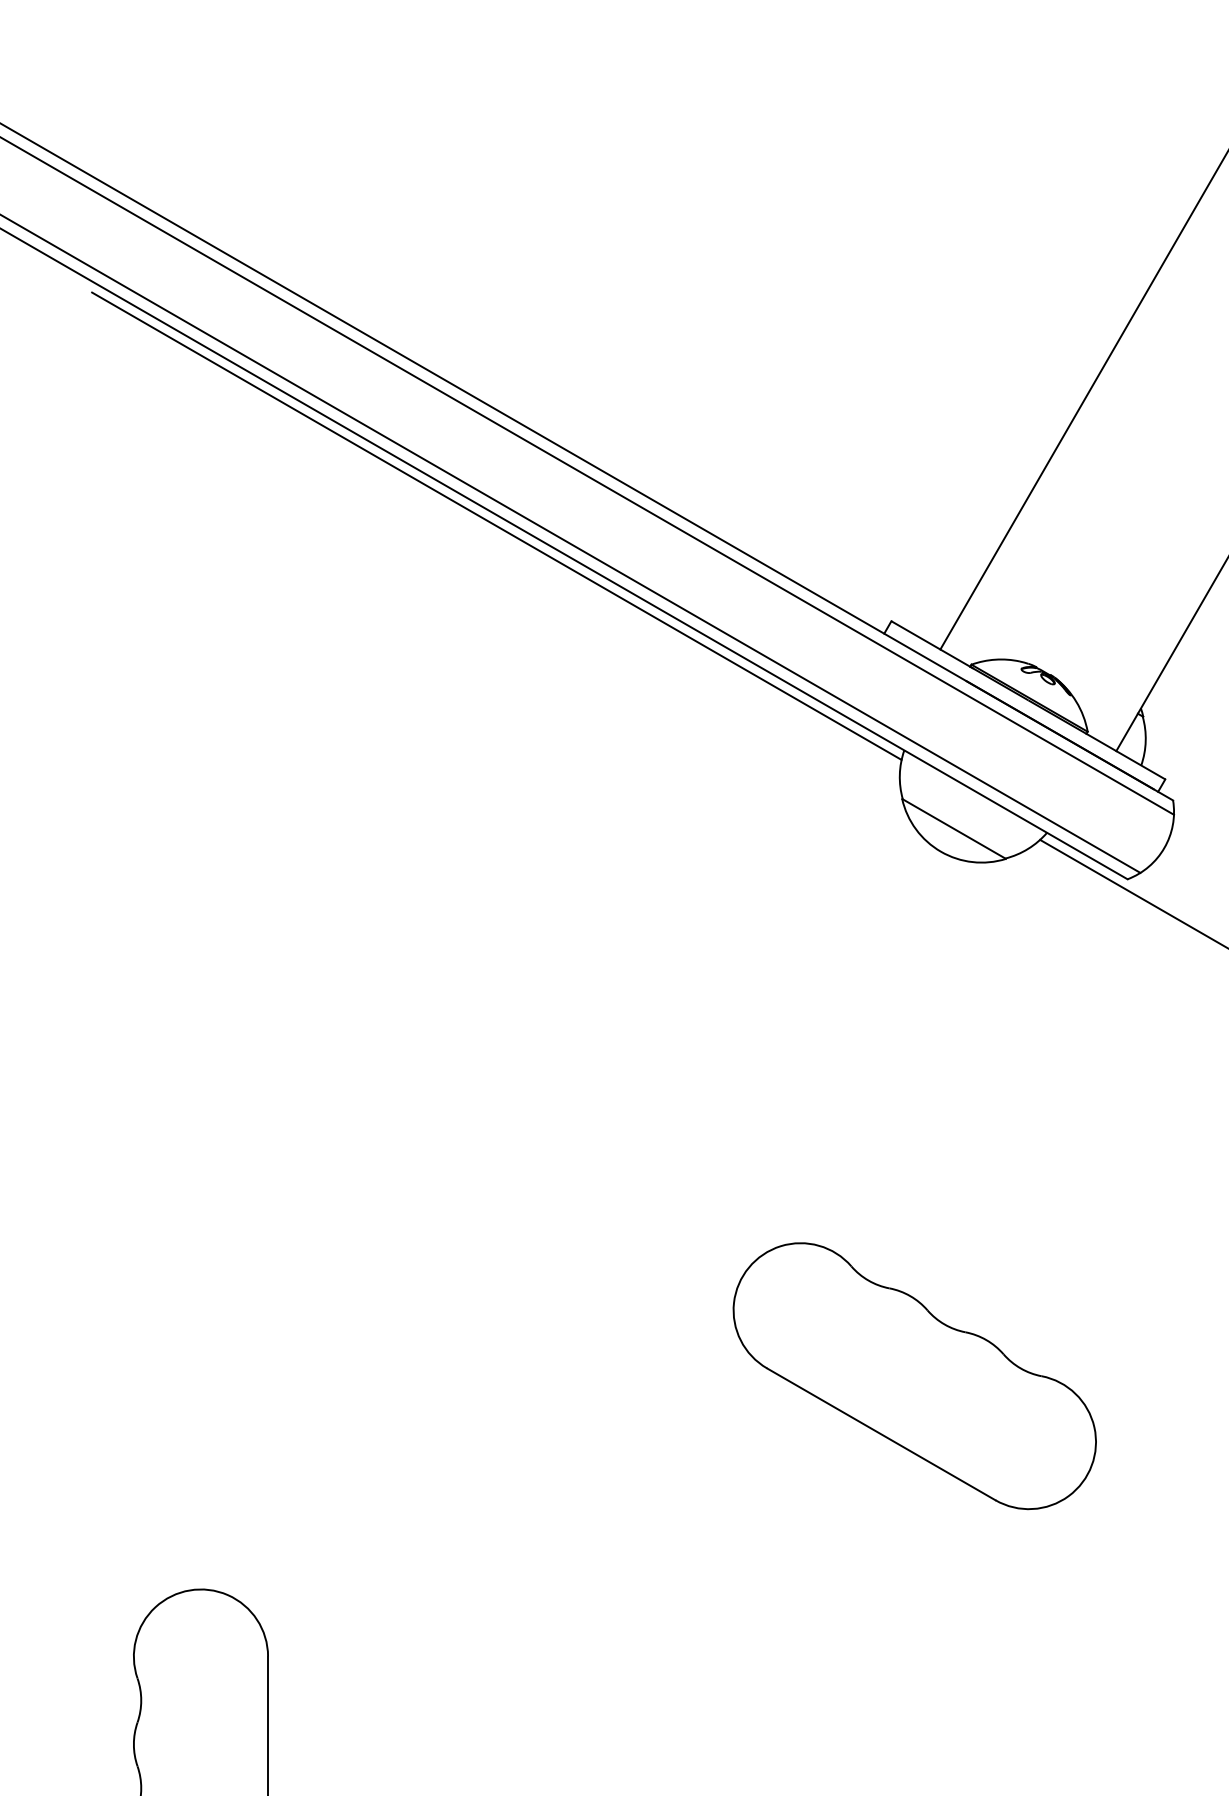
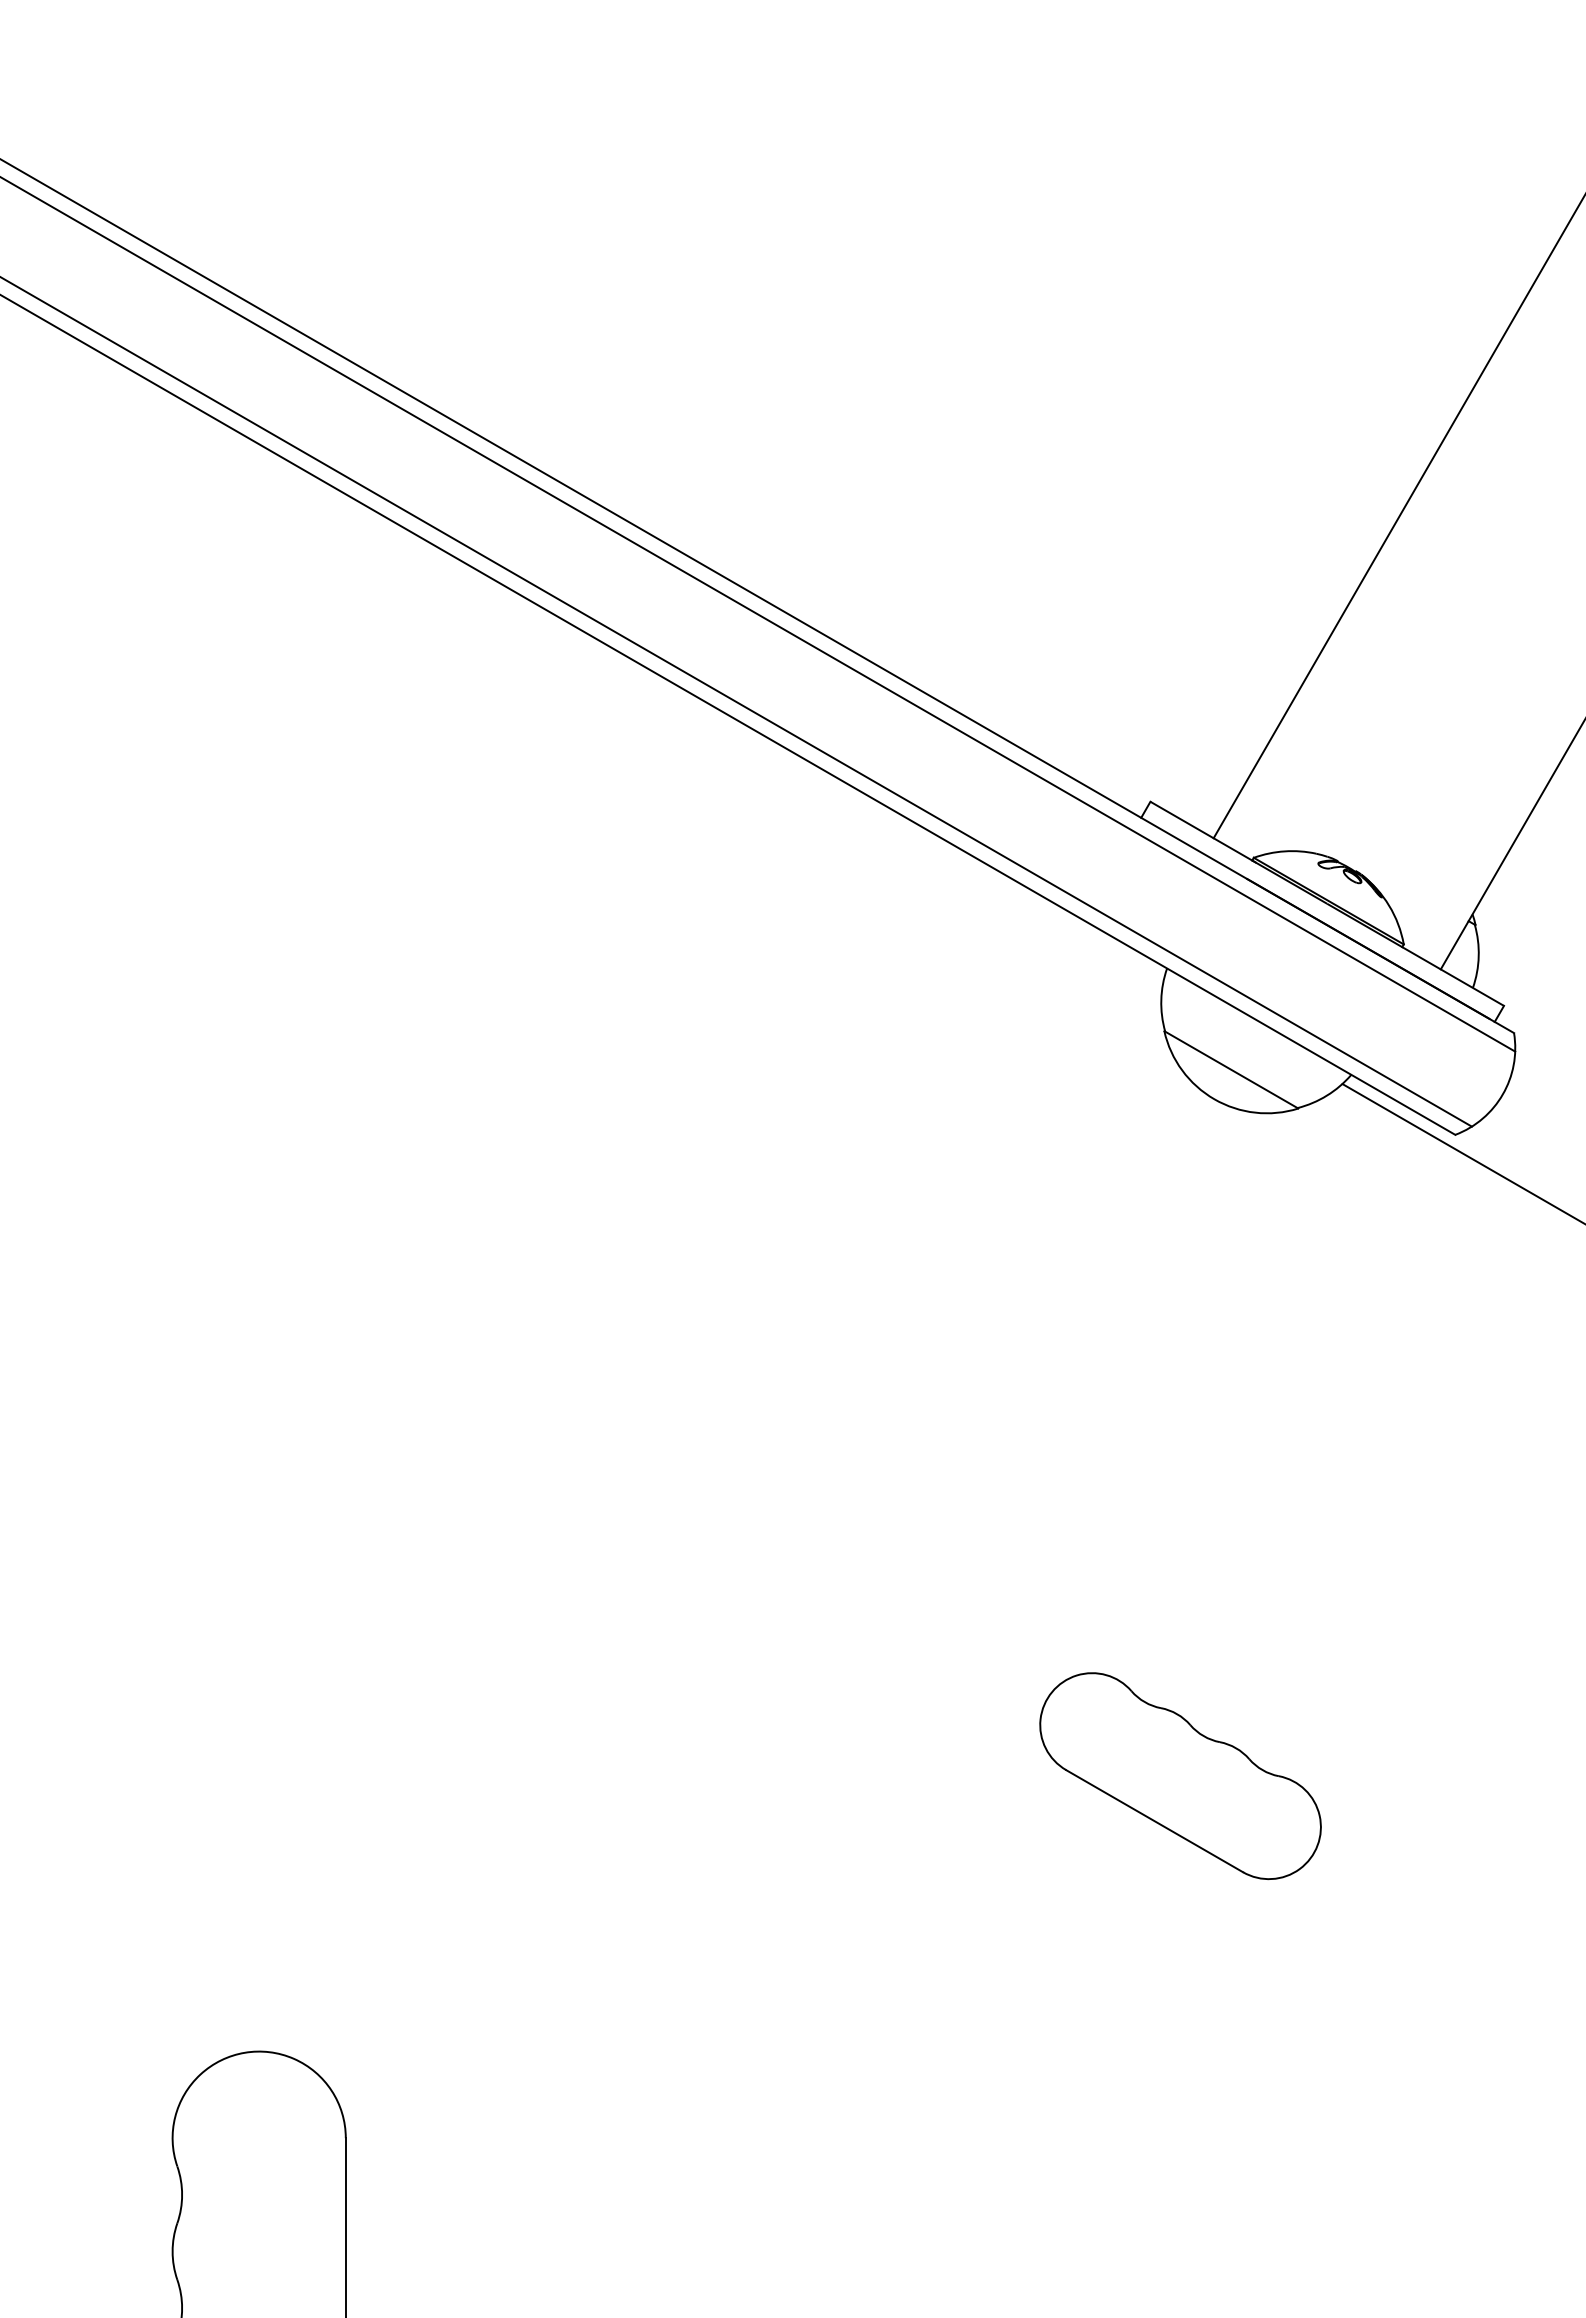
line: (496, 525) -> (640, 678), removed
part: (914, 1375) -> (1180, 1775), size x0.6

